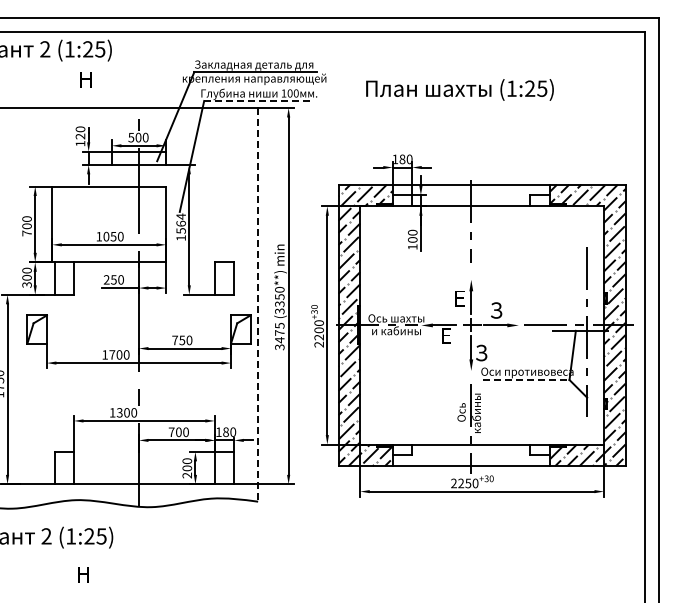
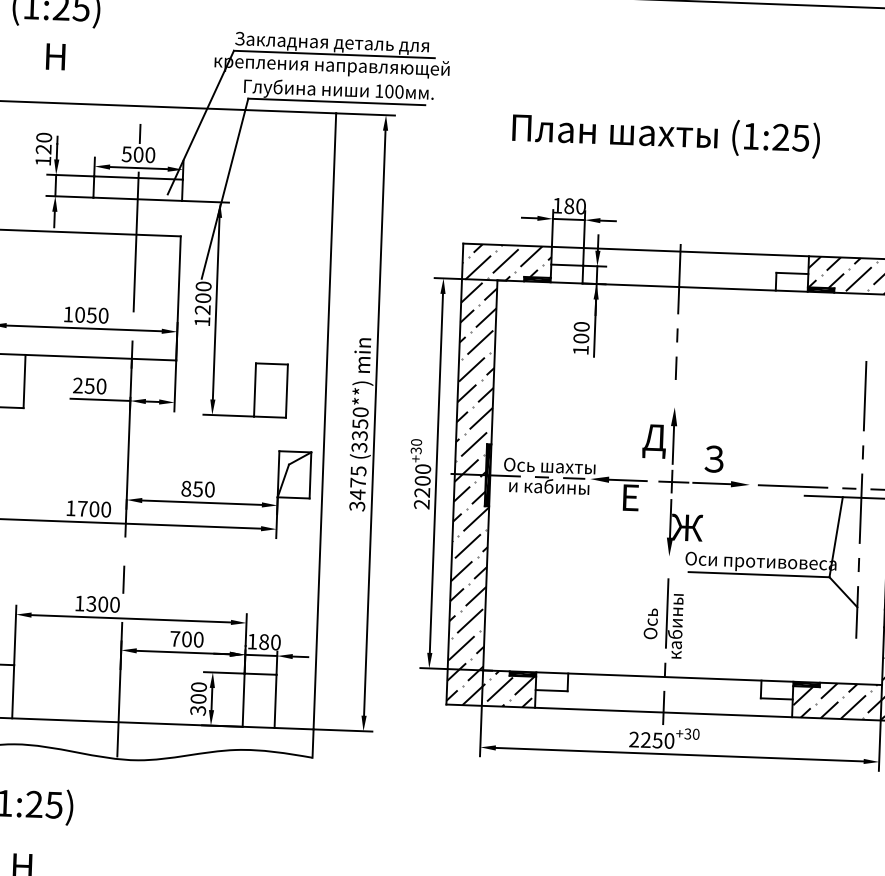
text: (459, 89) -> (665, 134), moved
line: (258, 101) -> (337, 102), dashed -> solid
text: (180, 223) -> (202, 297), 1564 -> 1200
text: (459, 300) -> (654, 440), Е -> Д
line: (258, 304) -> (324, 435), dashed -> solid
text: (175, 340) -> (186, 488), 750 -> 850
text: (481, 352) -> (687, 526), З -> Ж
line: (526, 379) -> (759, 573), dashed -> solid
text: (187, 475) -> (198, 710), 200 -> 300

